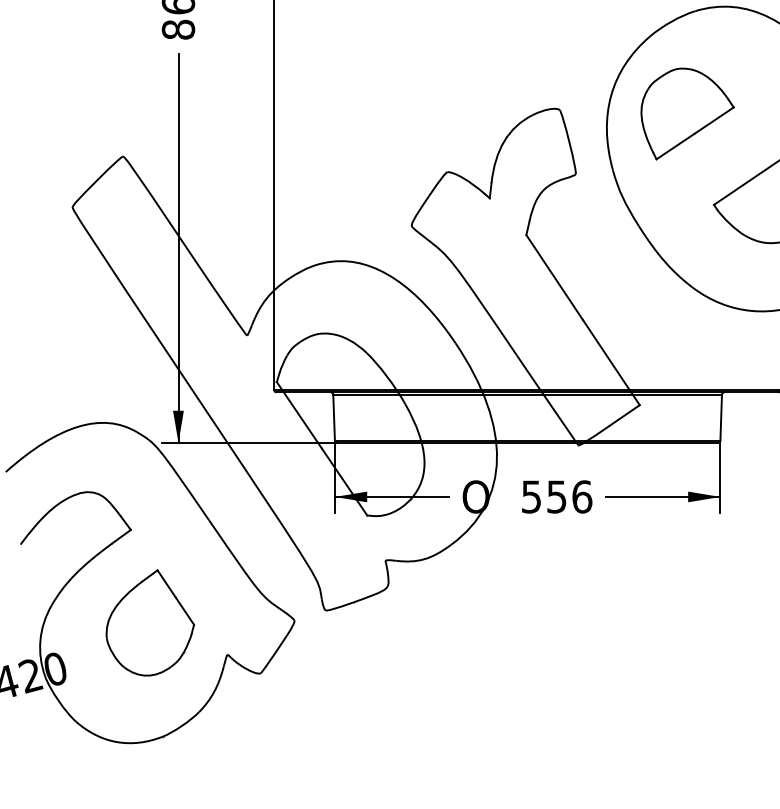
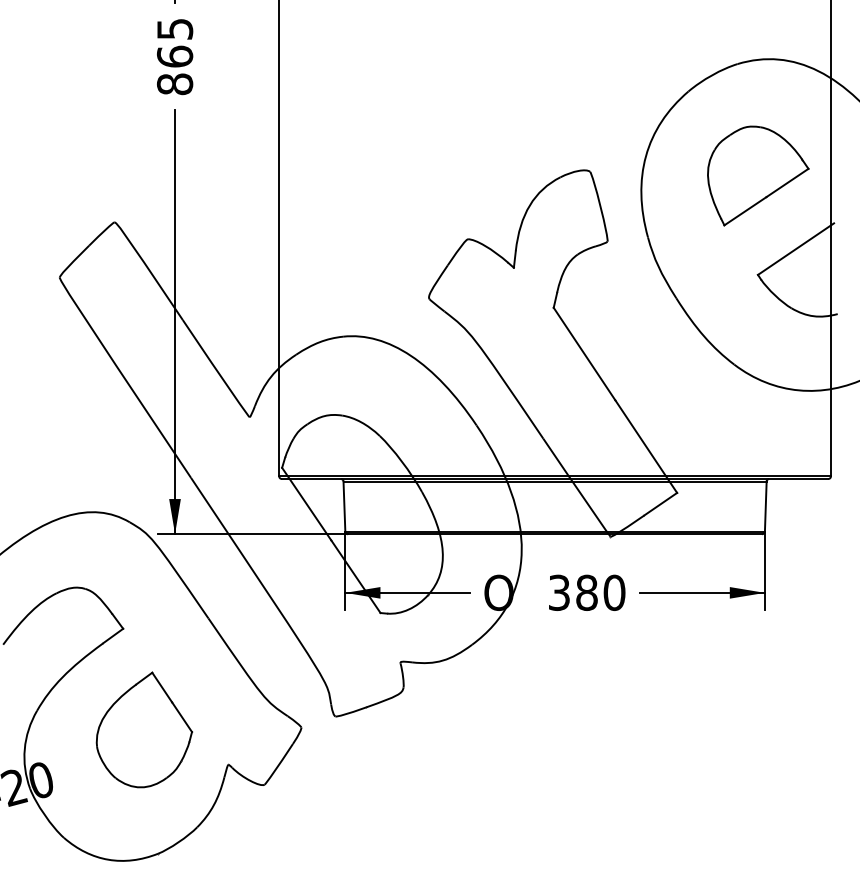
part: (687, 113) -> (758, 175), moved
text: (557, 496) -> (587, 592), 556 -> 380

